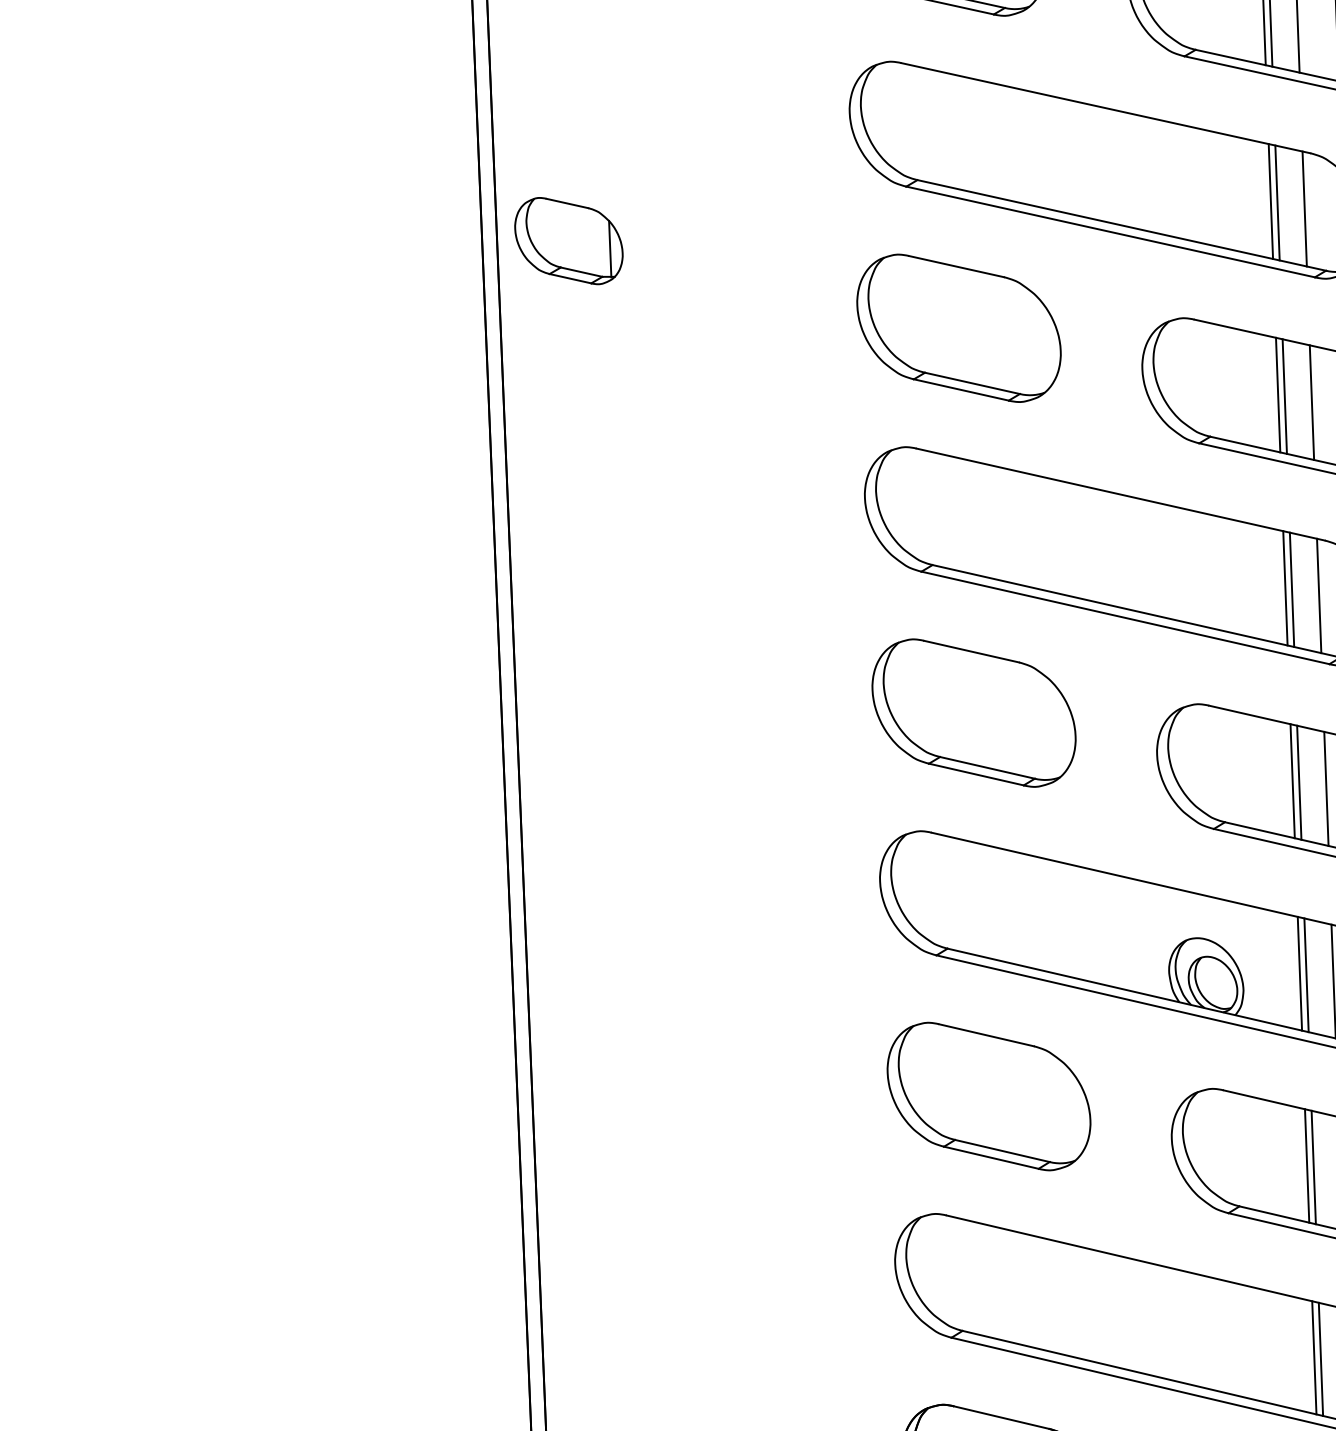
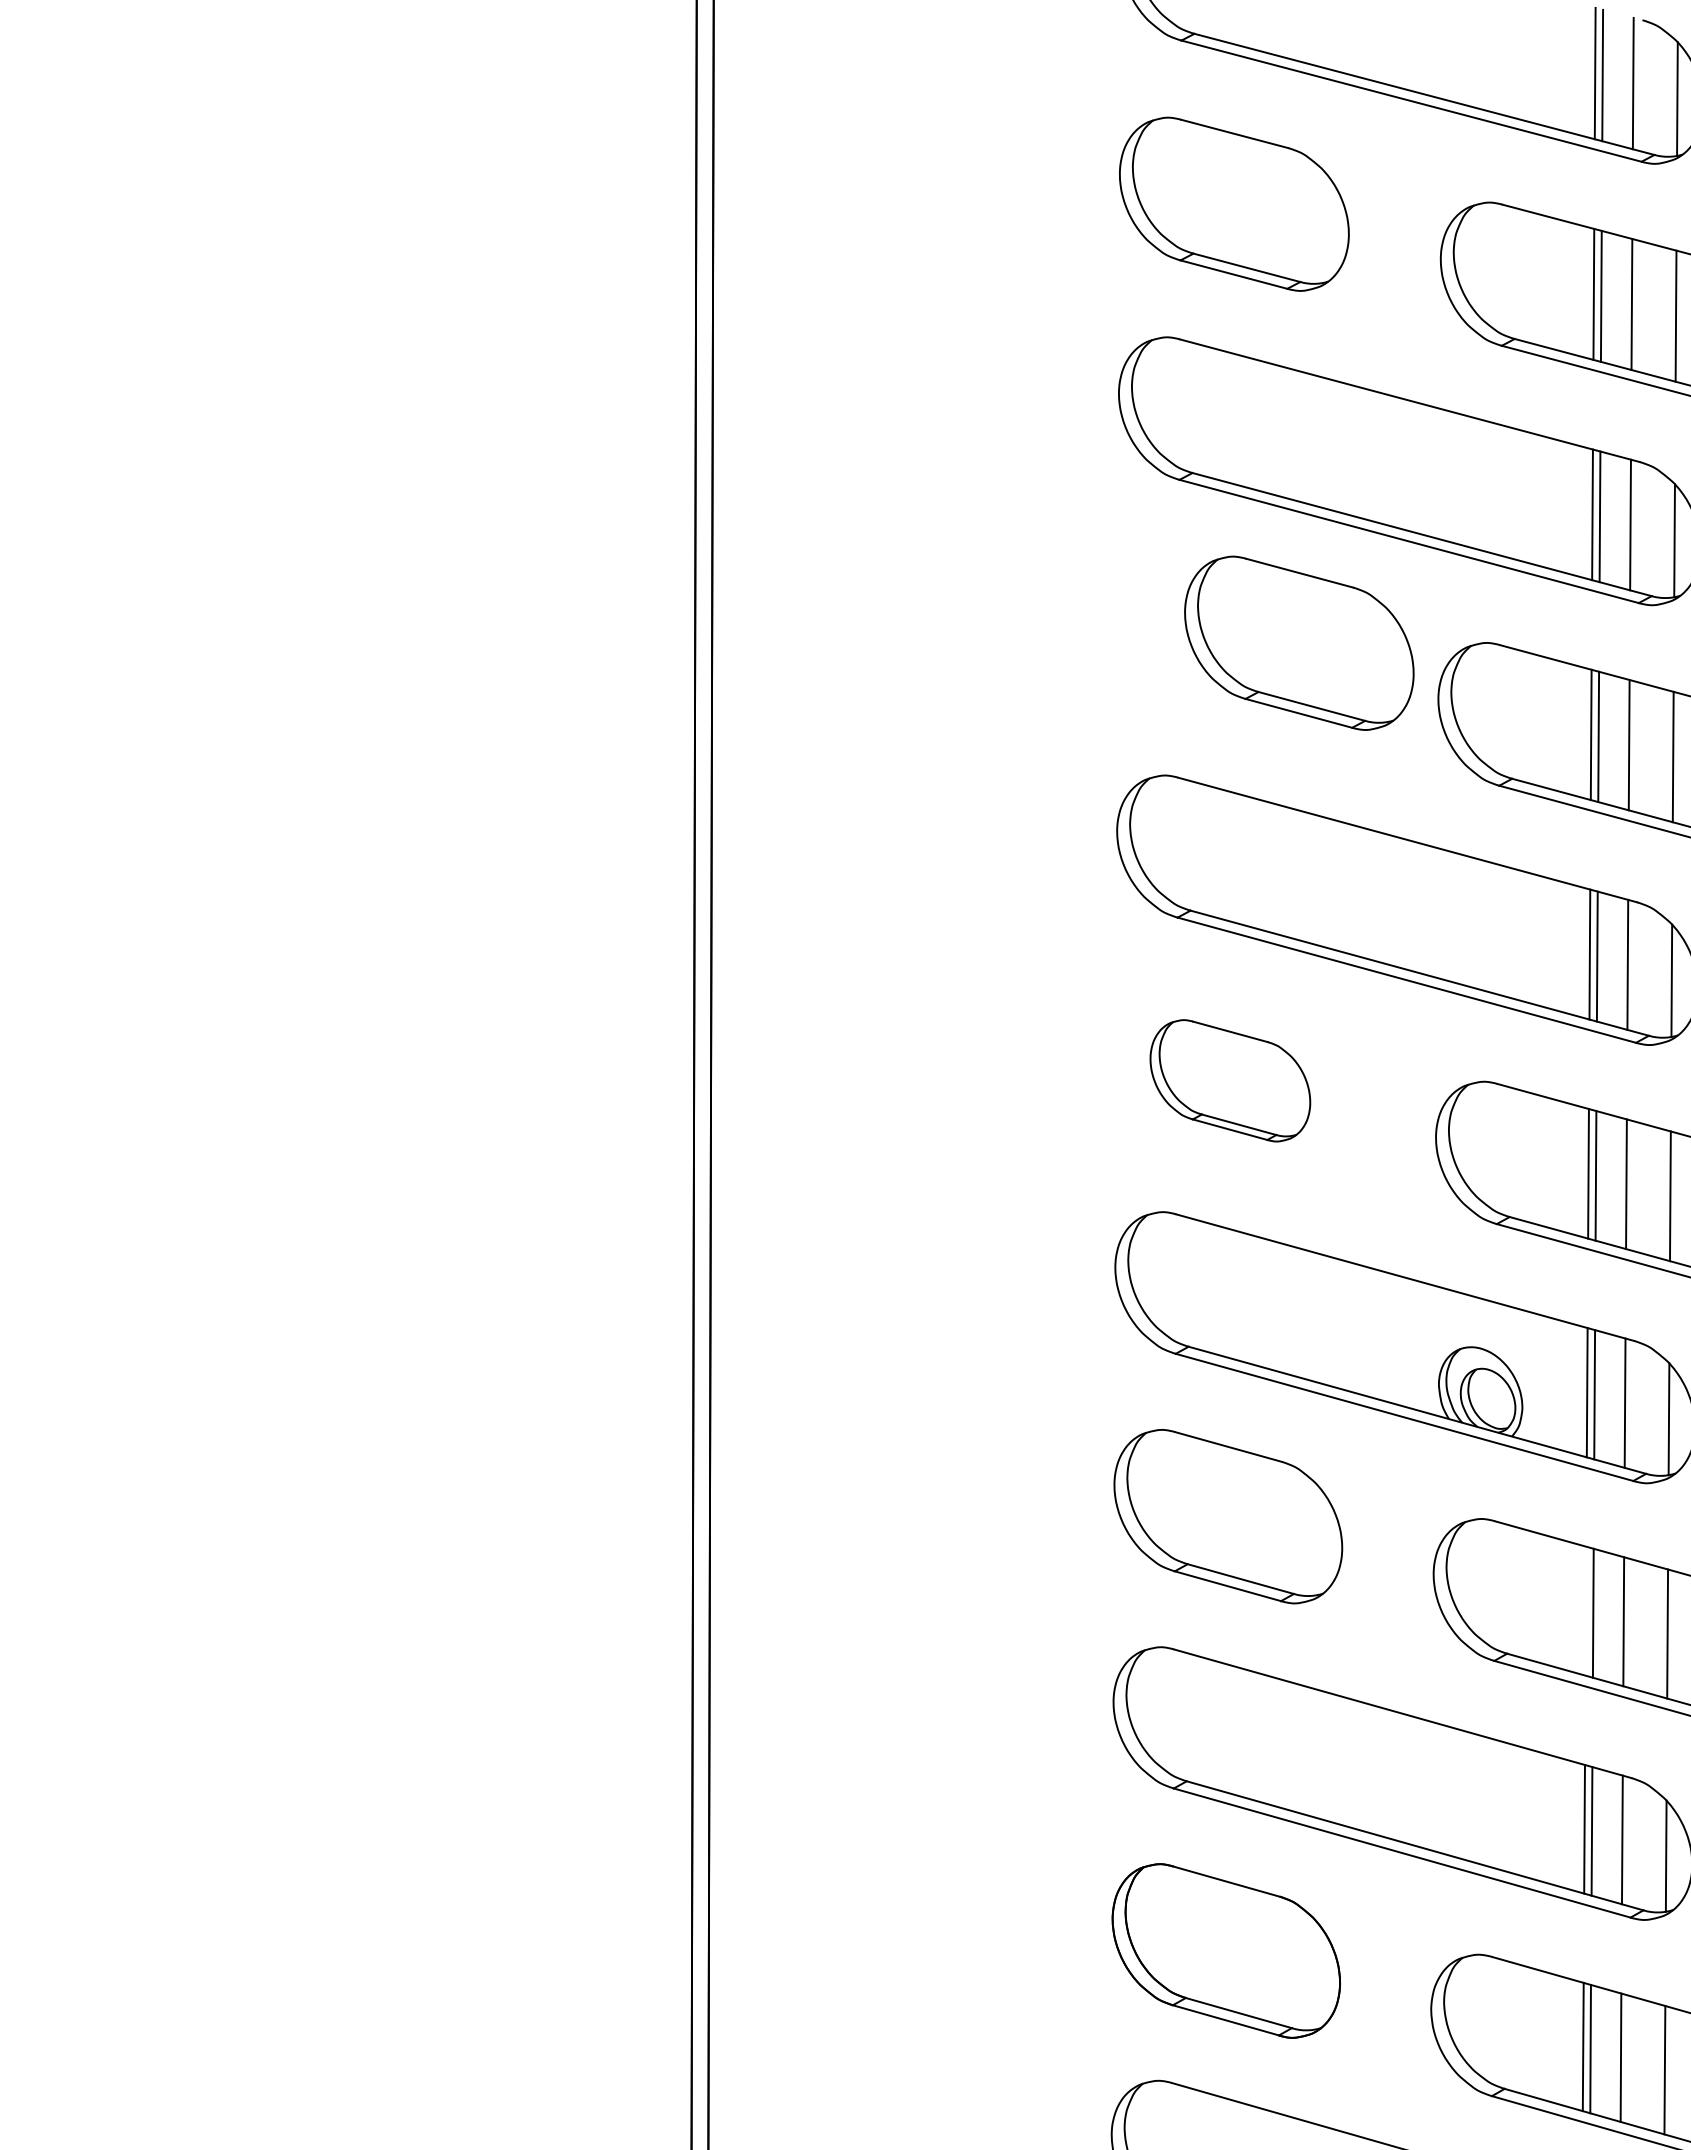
part: (568, 240) -> (793, 524), removed
part: (959, 327) -> (1299, 642), moved
part: (974, 712) -> (1230, 1080), size x0.7
line: (1306, 1165) -> (1585, 1610), removed

